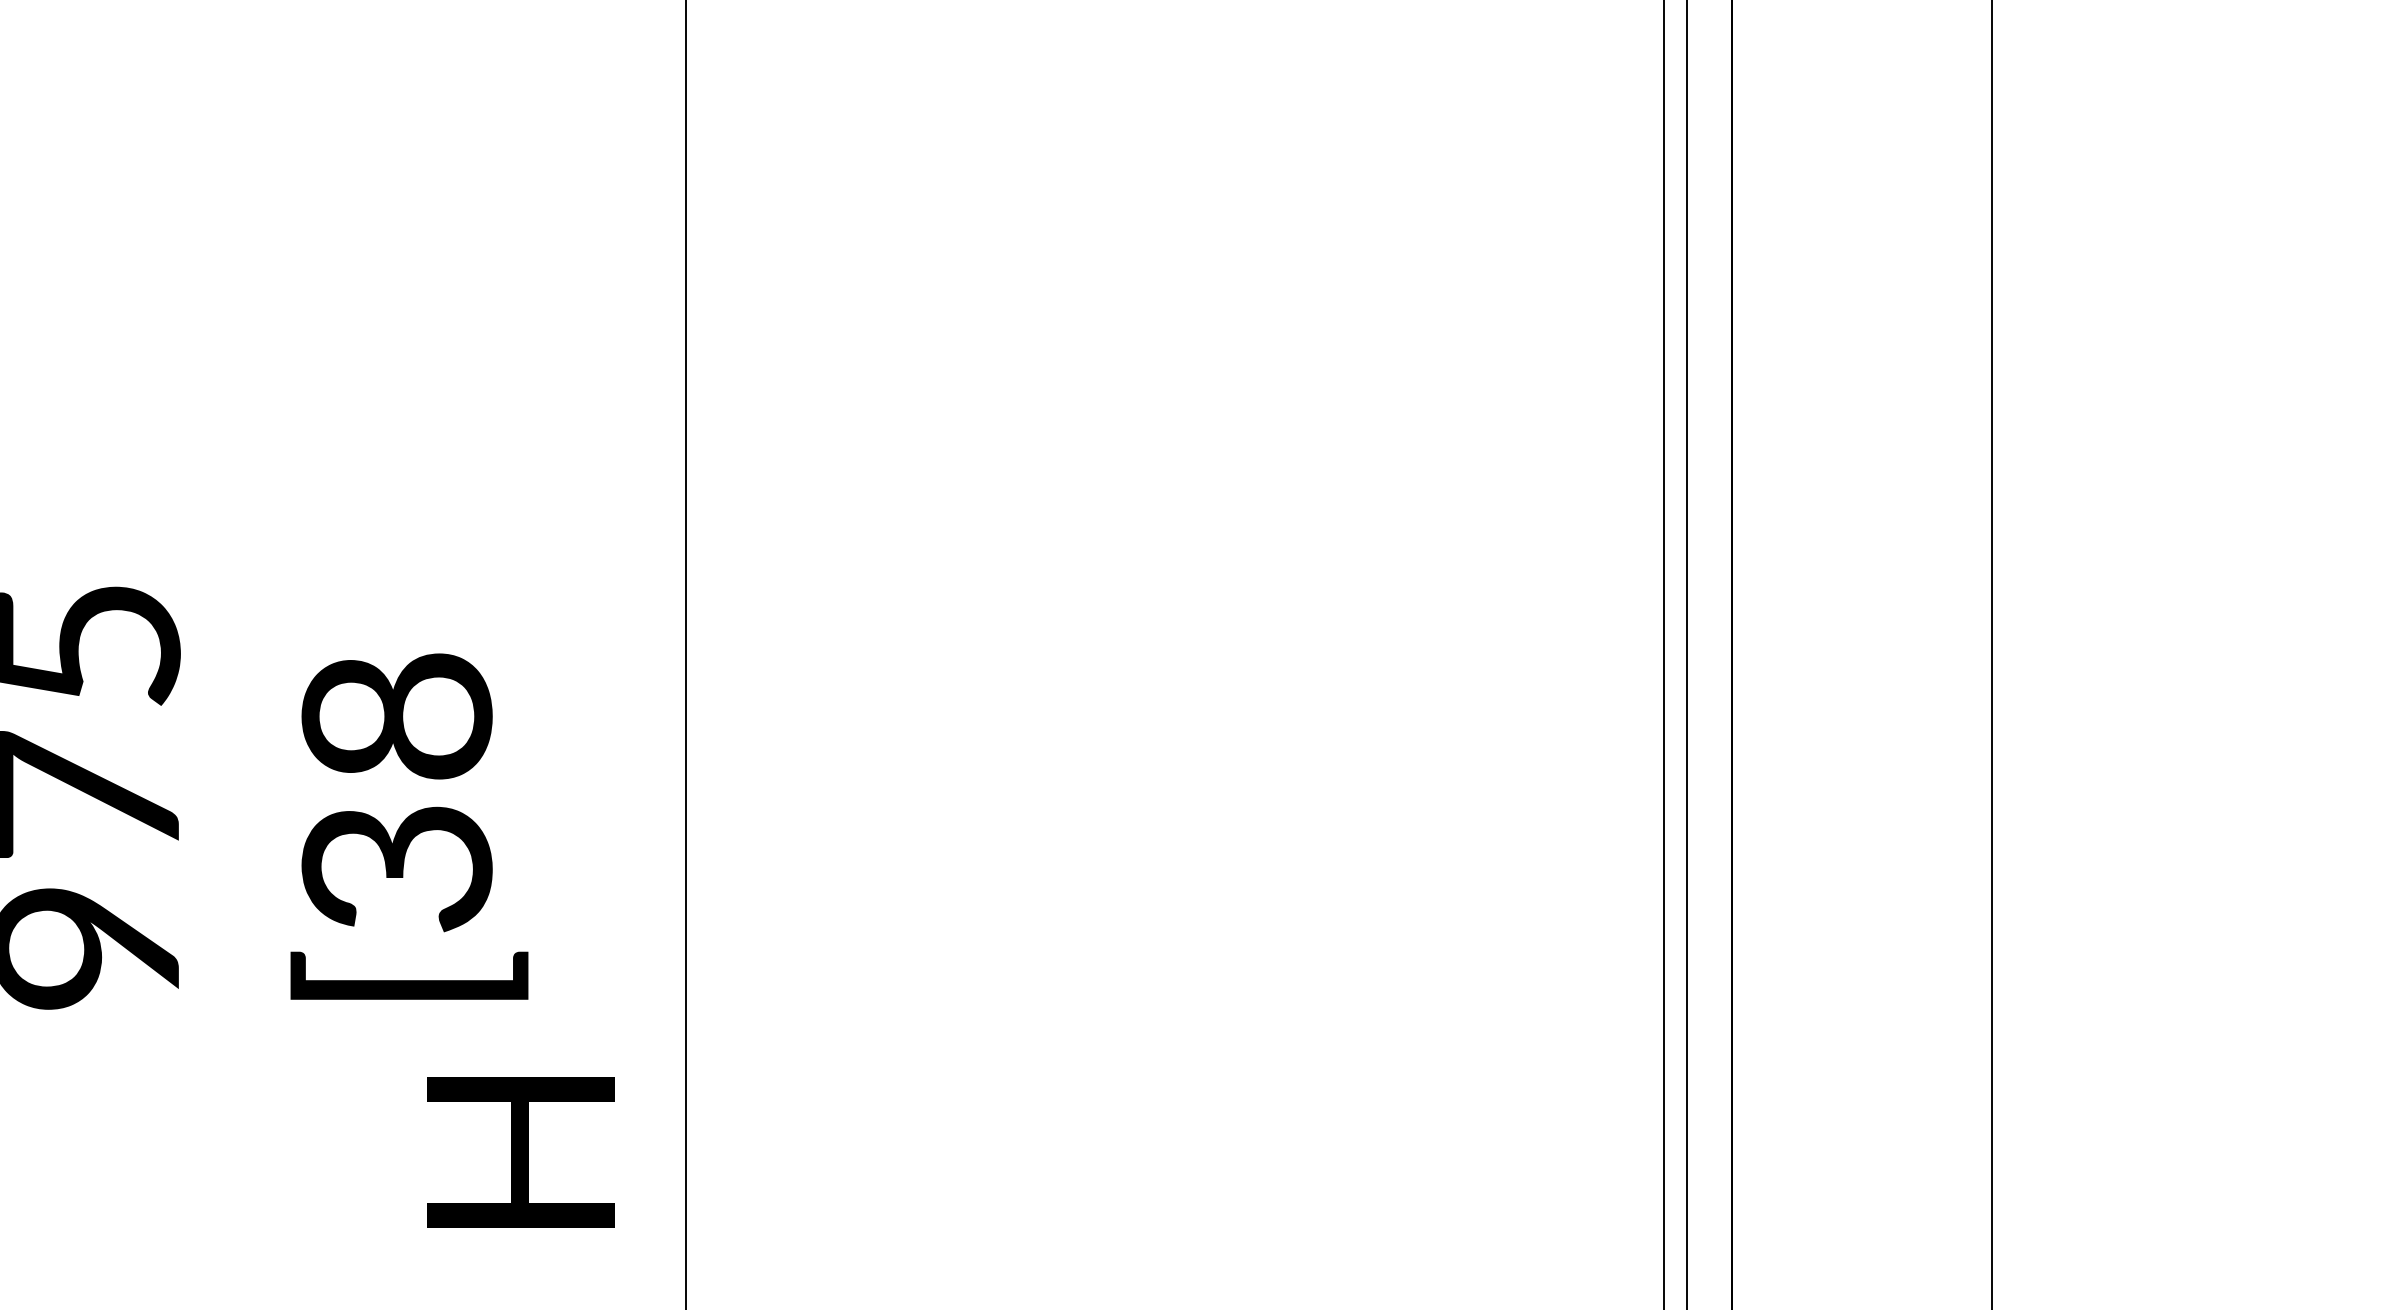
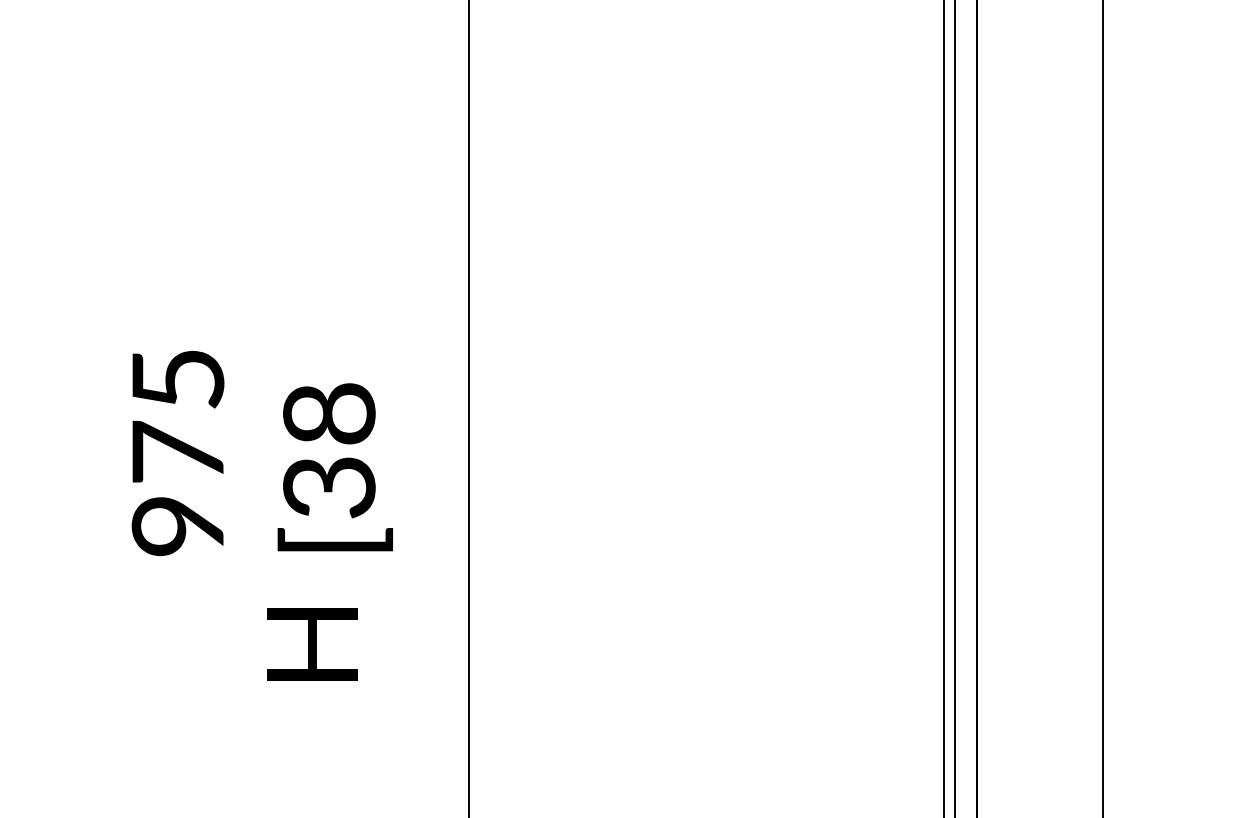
text: (521, 1152) -> (312, 644), moved

